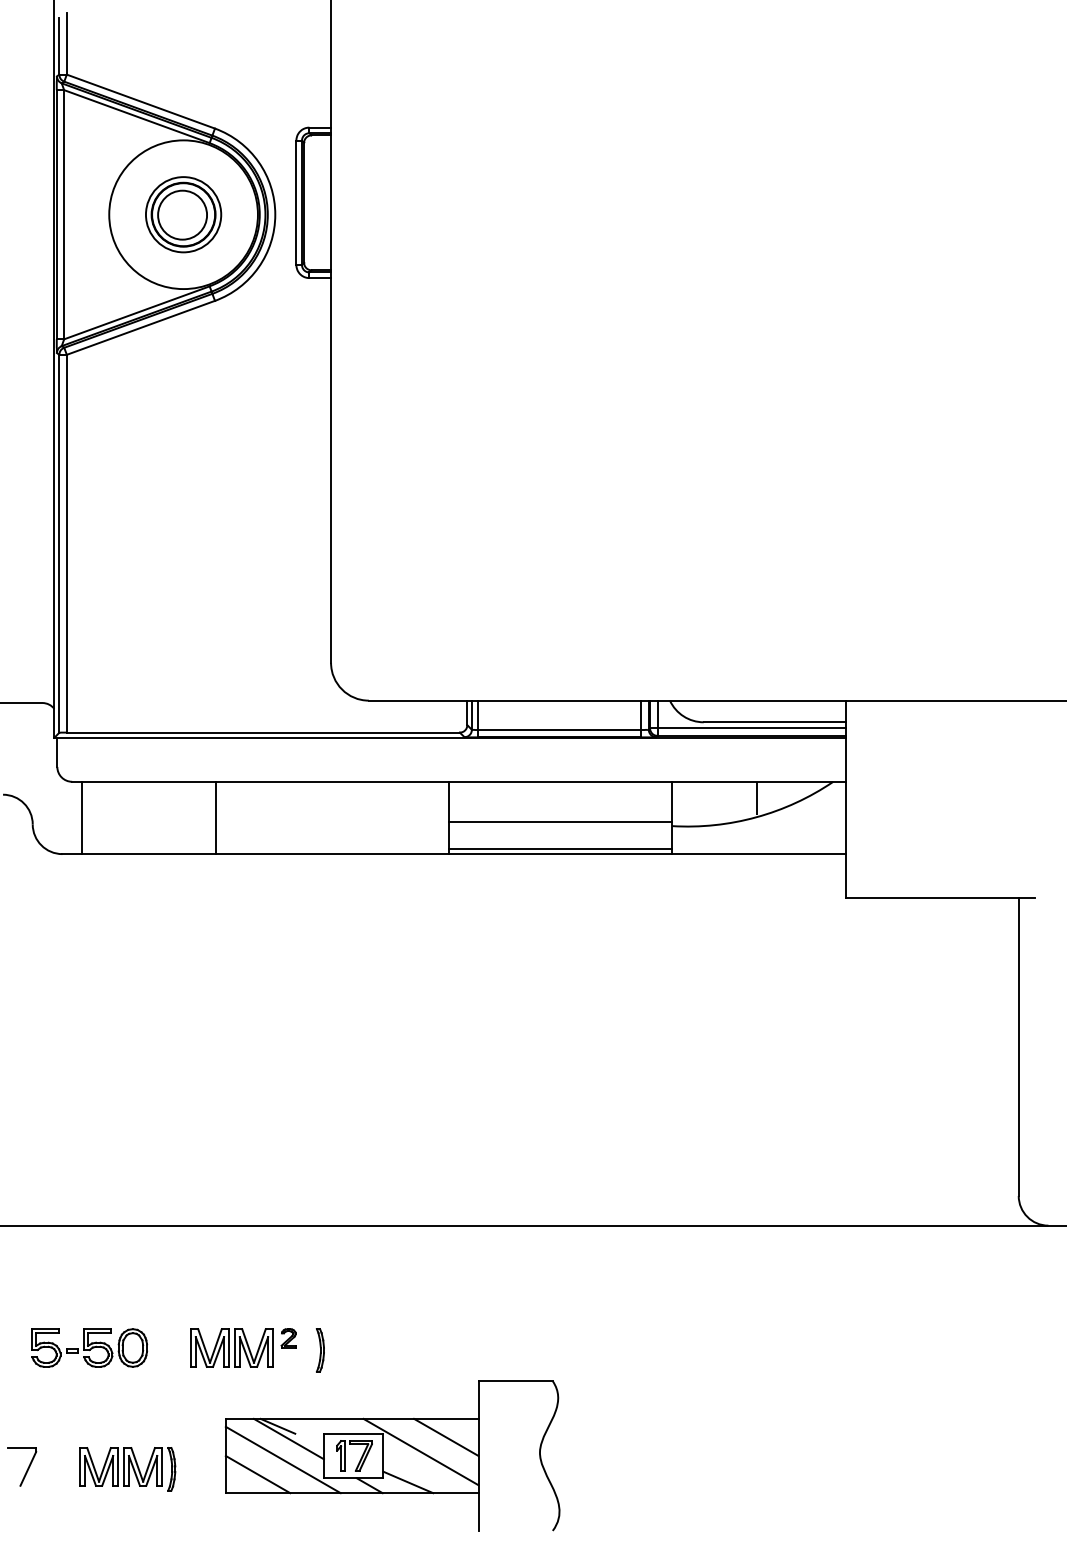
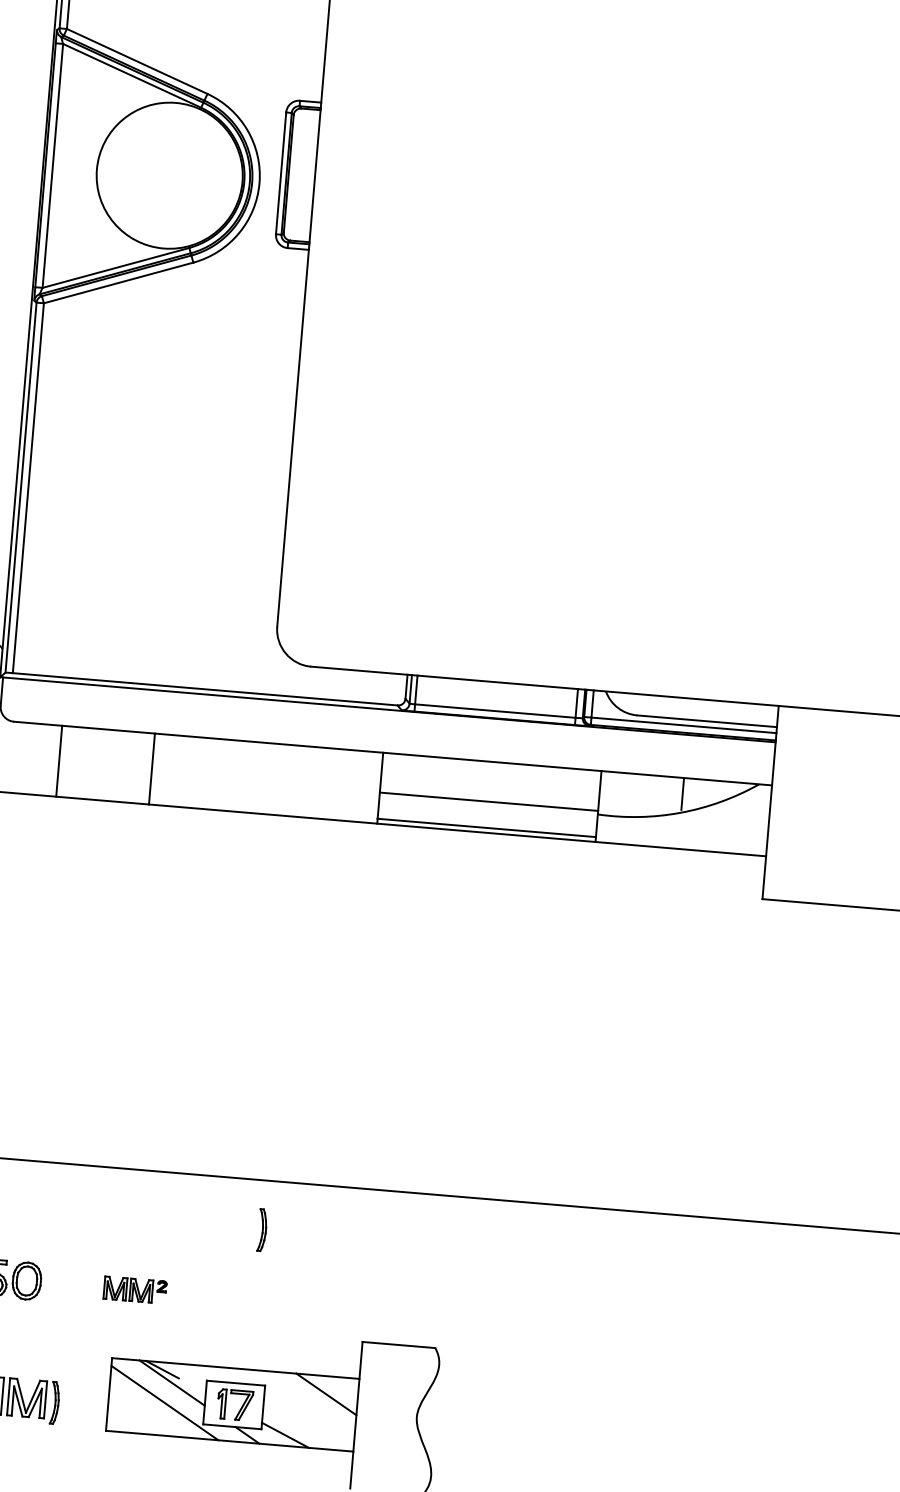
part: (183, 214) -> (169, 175), removed
line: (82, 817) -> (59, 760), moved
part: (243, 1347) -> (135, 1289), size x0.6
part: (319, 1350) -> (261, 1230), moved
line: (420, 1451) -> (299, 1406), removed
line: (257, 1474) -> (138, 1415), removed

